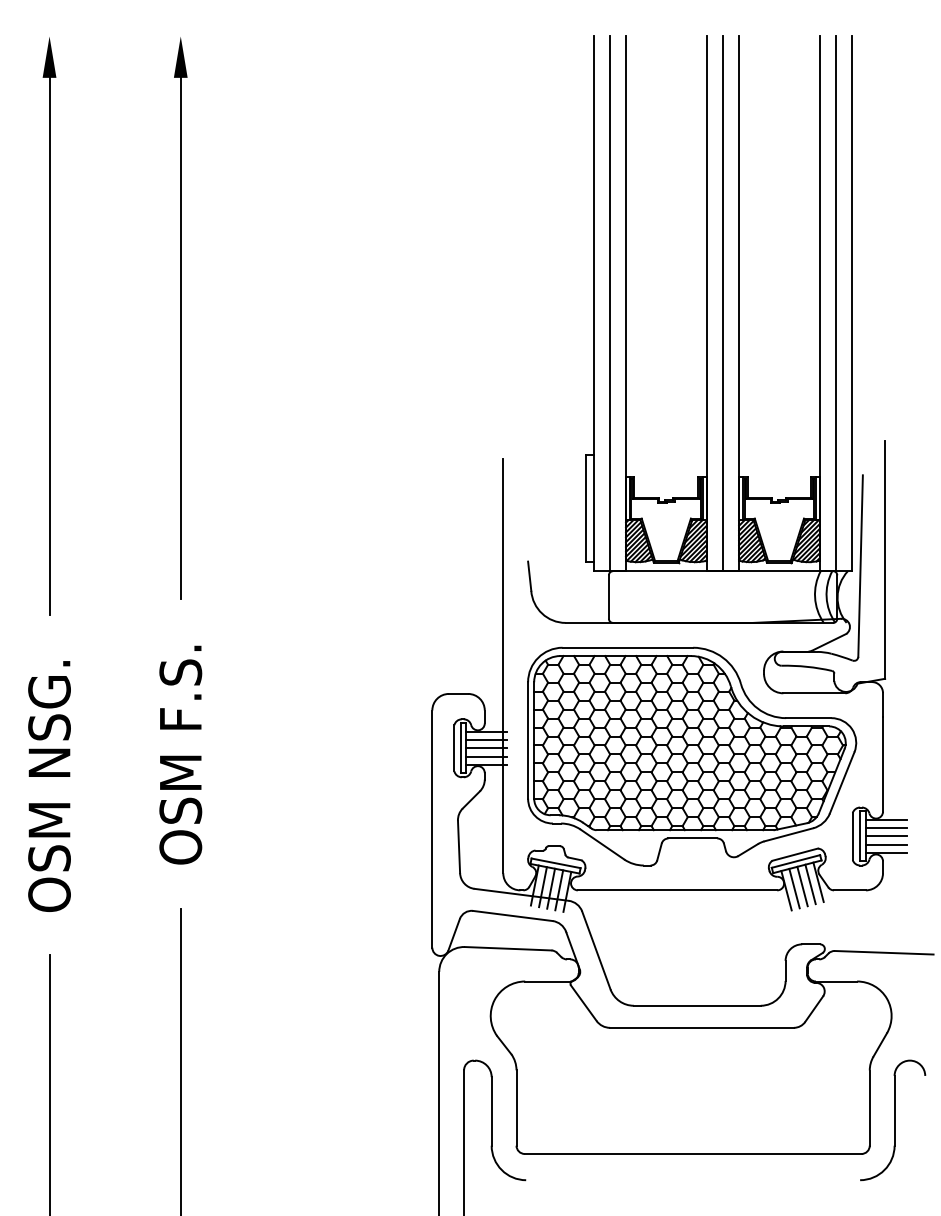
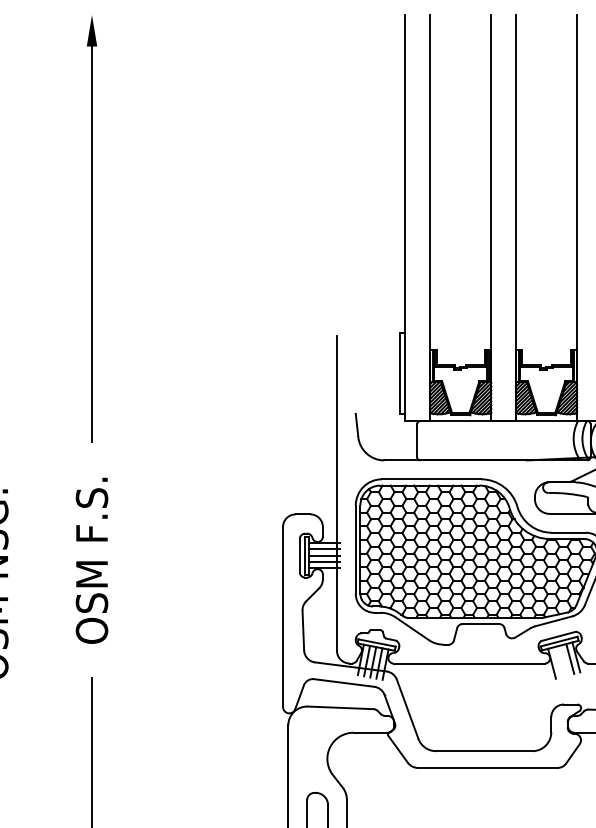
line: (609, 303) -> (417, 217), removed
line: (722, 303) -> (503, 217), removed
line: (835, 303) -> (589, 217), removed
line: (802, 886) -> (564, 660), removed
line: (794, 888) -> (558, 662), removed

